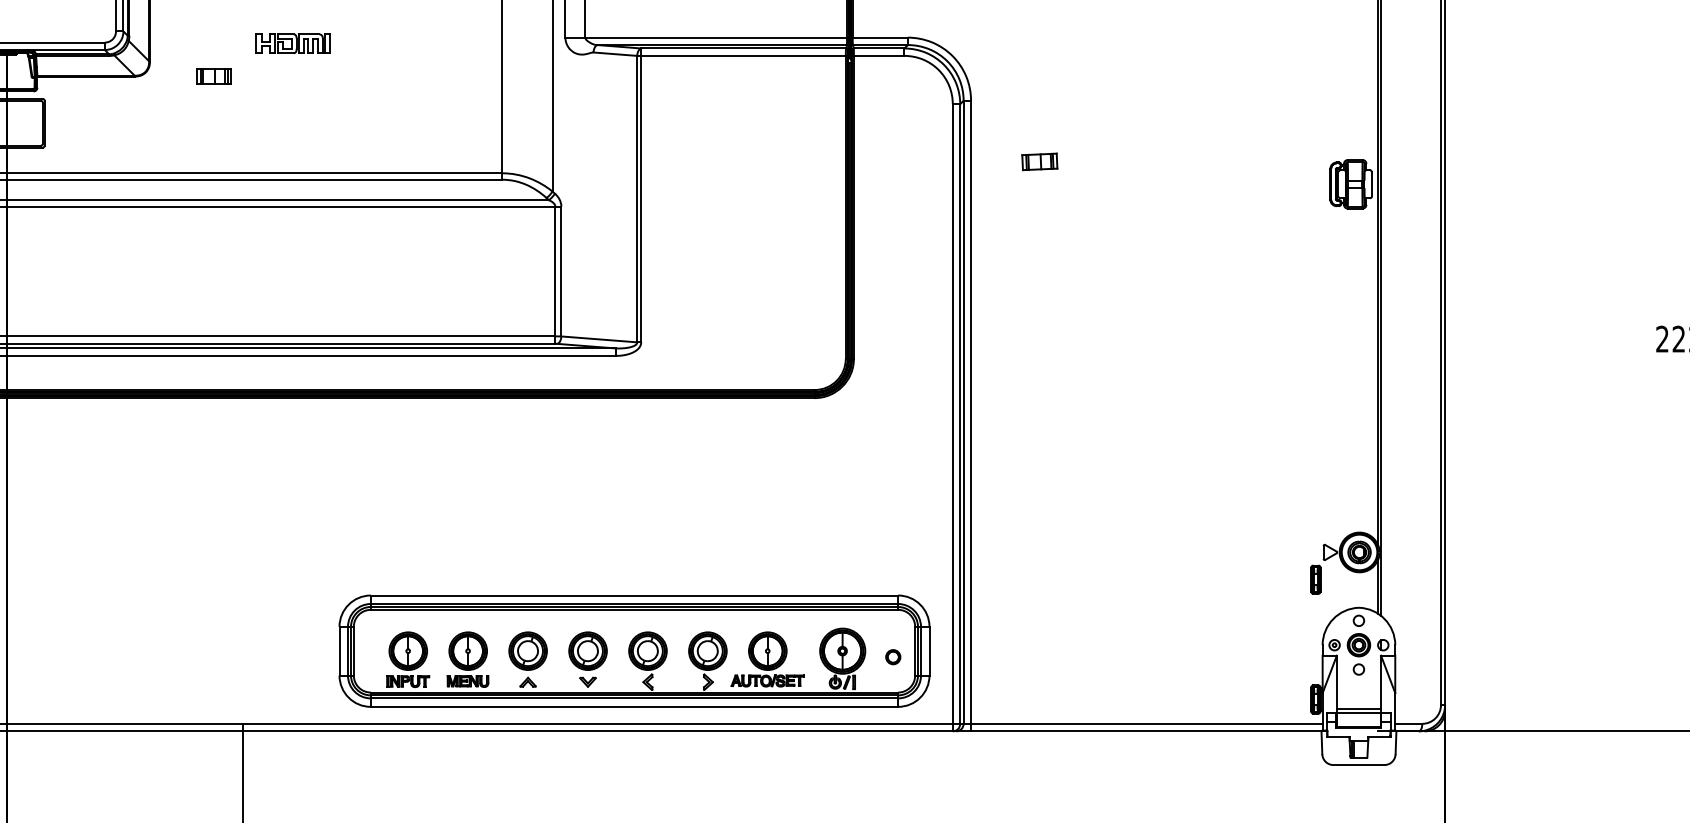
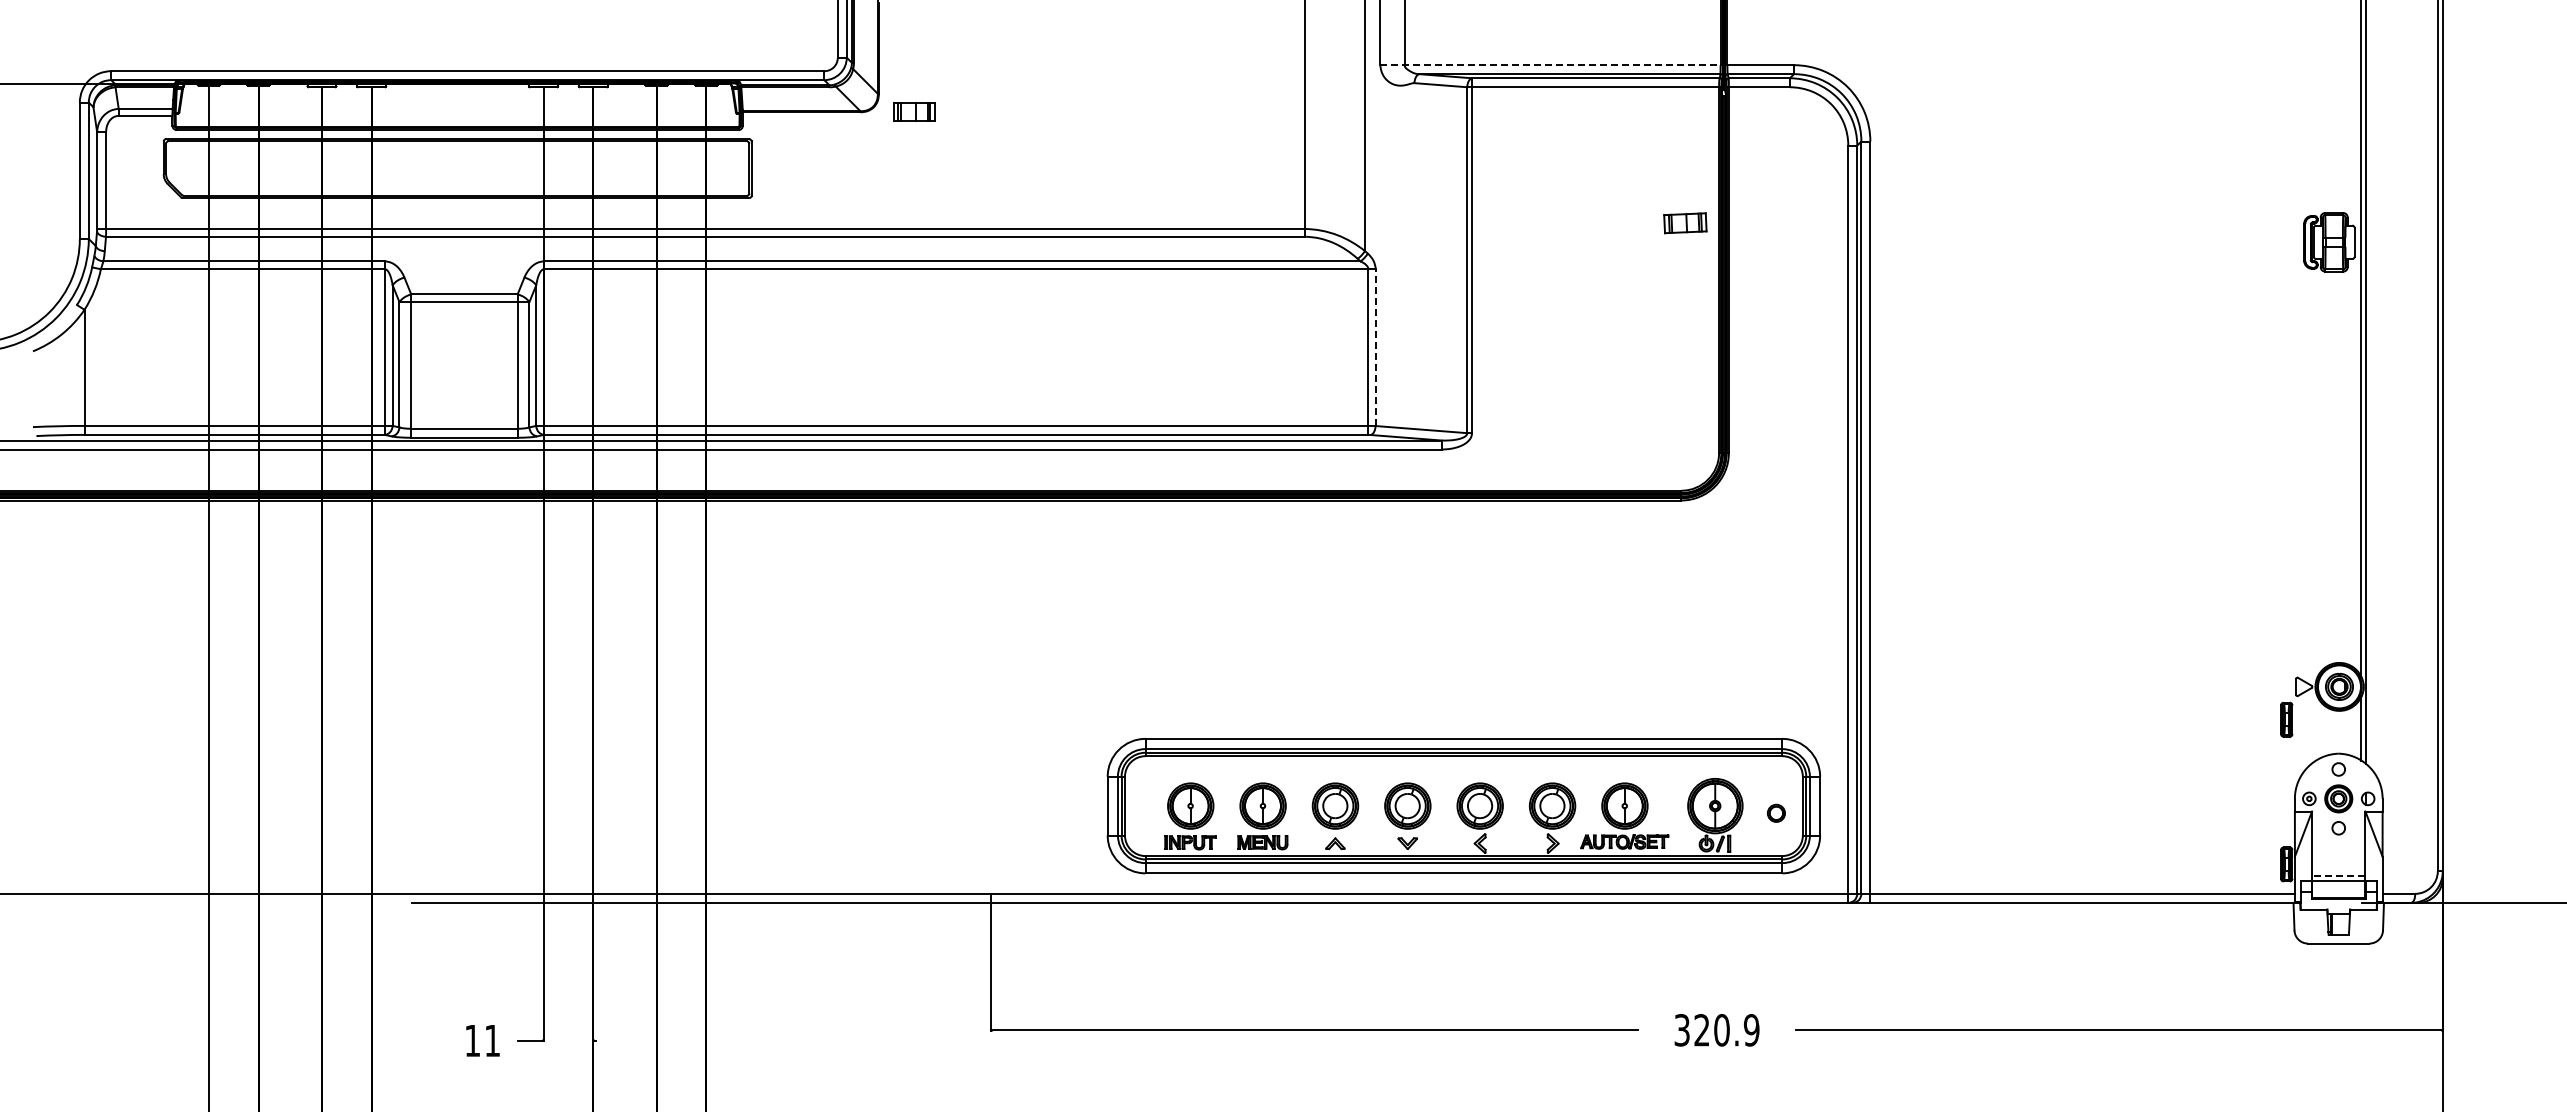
line: (707, 37) -> (1552, 65), solid -> dashed
part: (292, 43) -> (1051, 72), removed
part: (214, 75) -> (914, 111), moved
part: (1039, 162) -> (1685, 223), moved
line: (561, 271) -> (1375, 347), solid -> dashed
line: (1358, 709) -> (2338, 876), solid -> dashed

